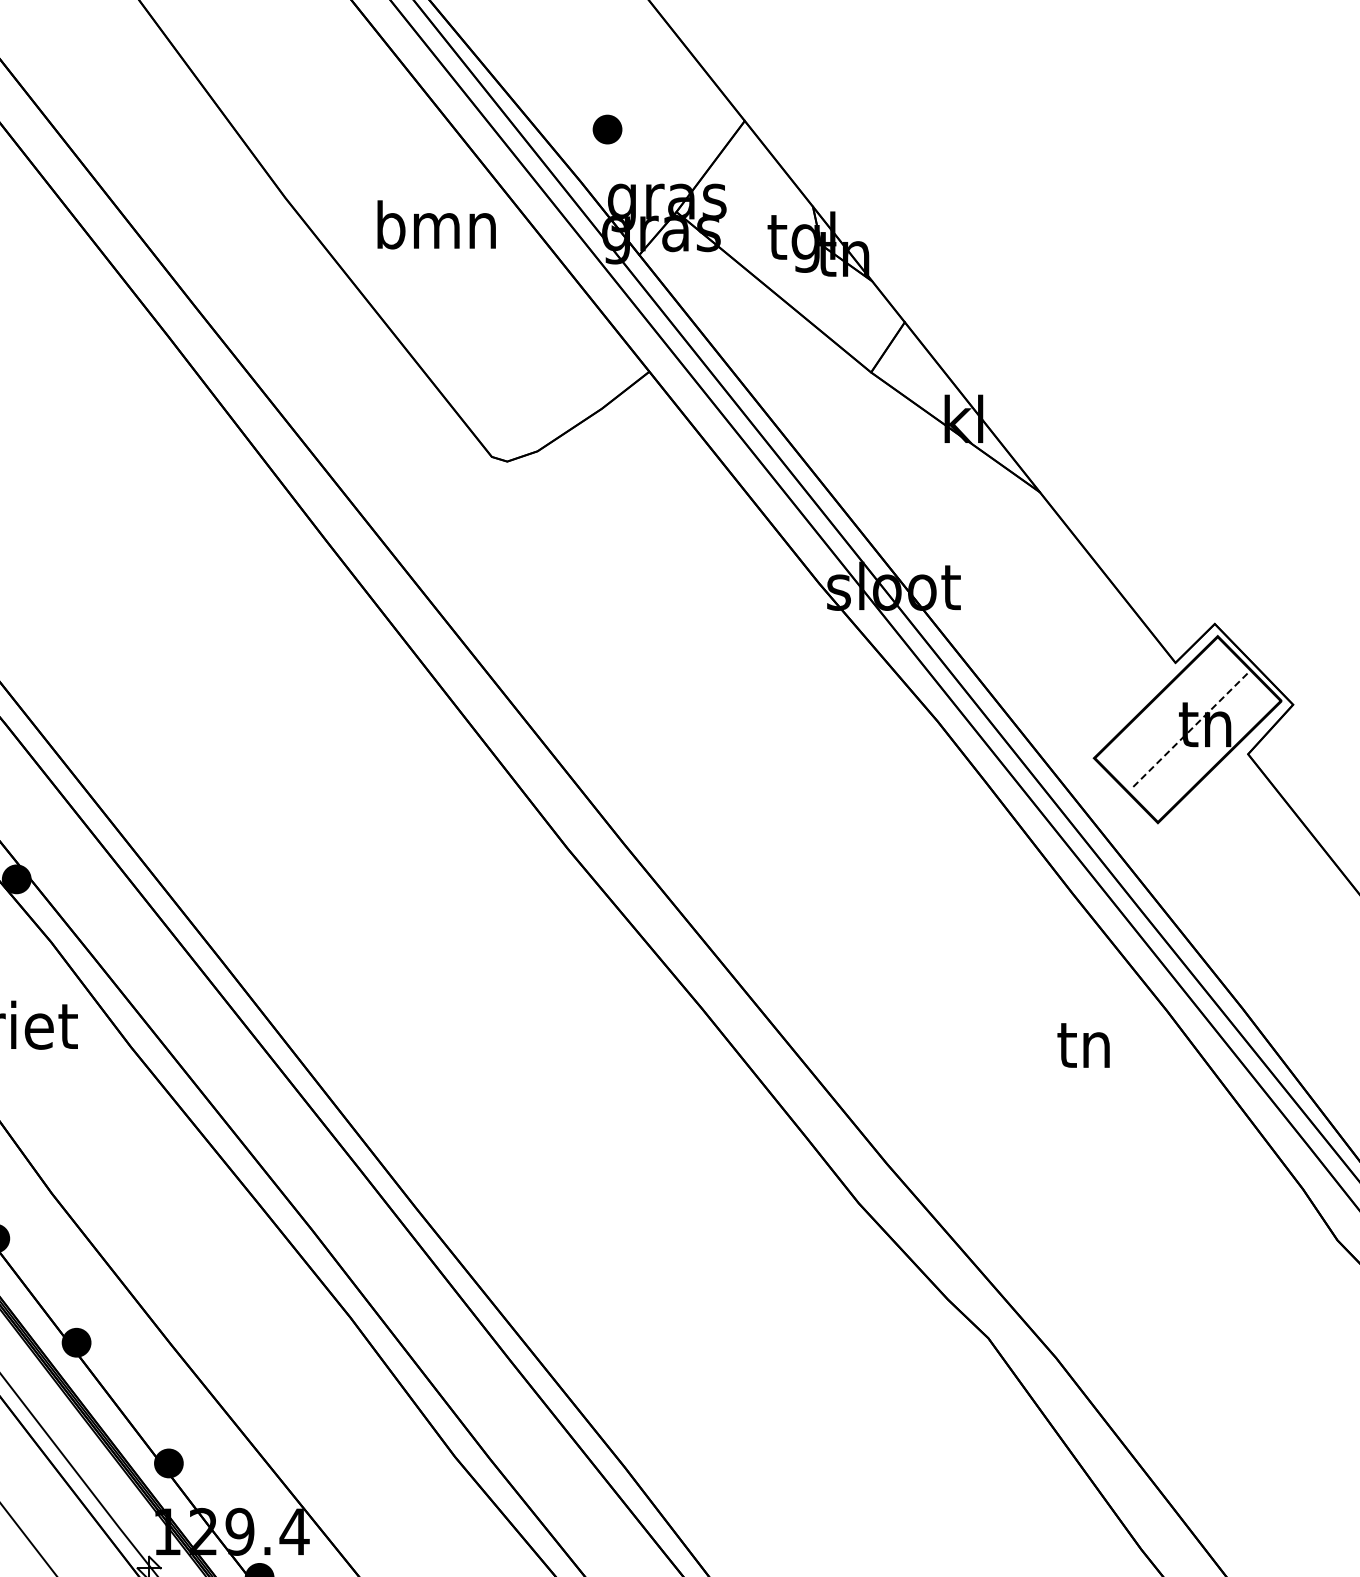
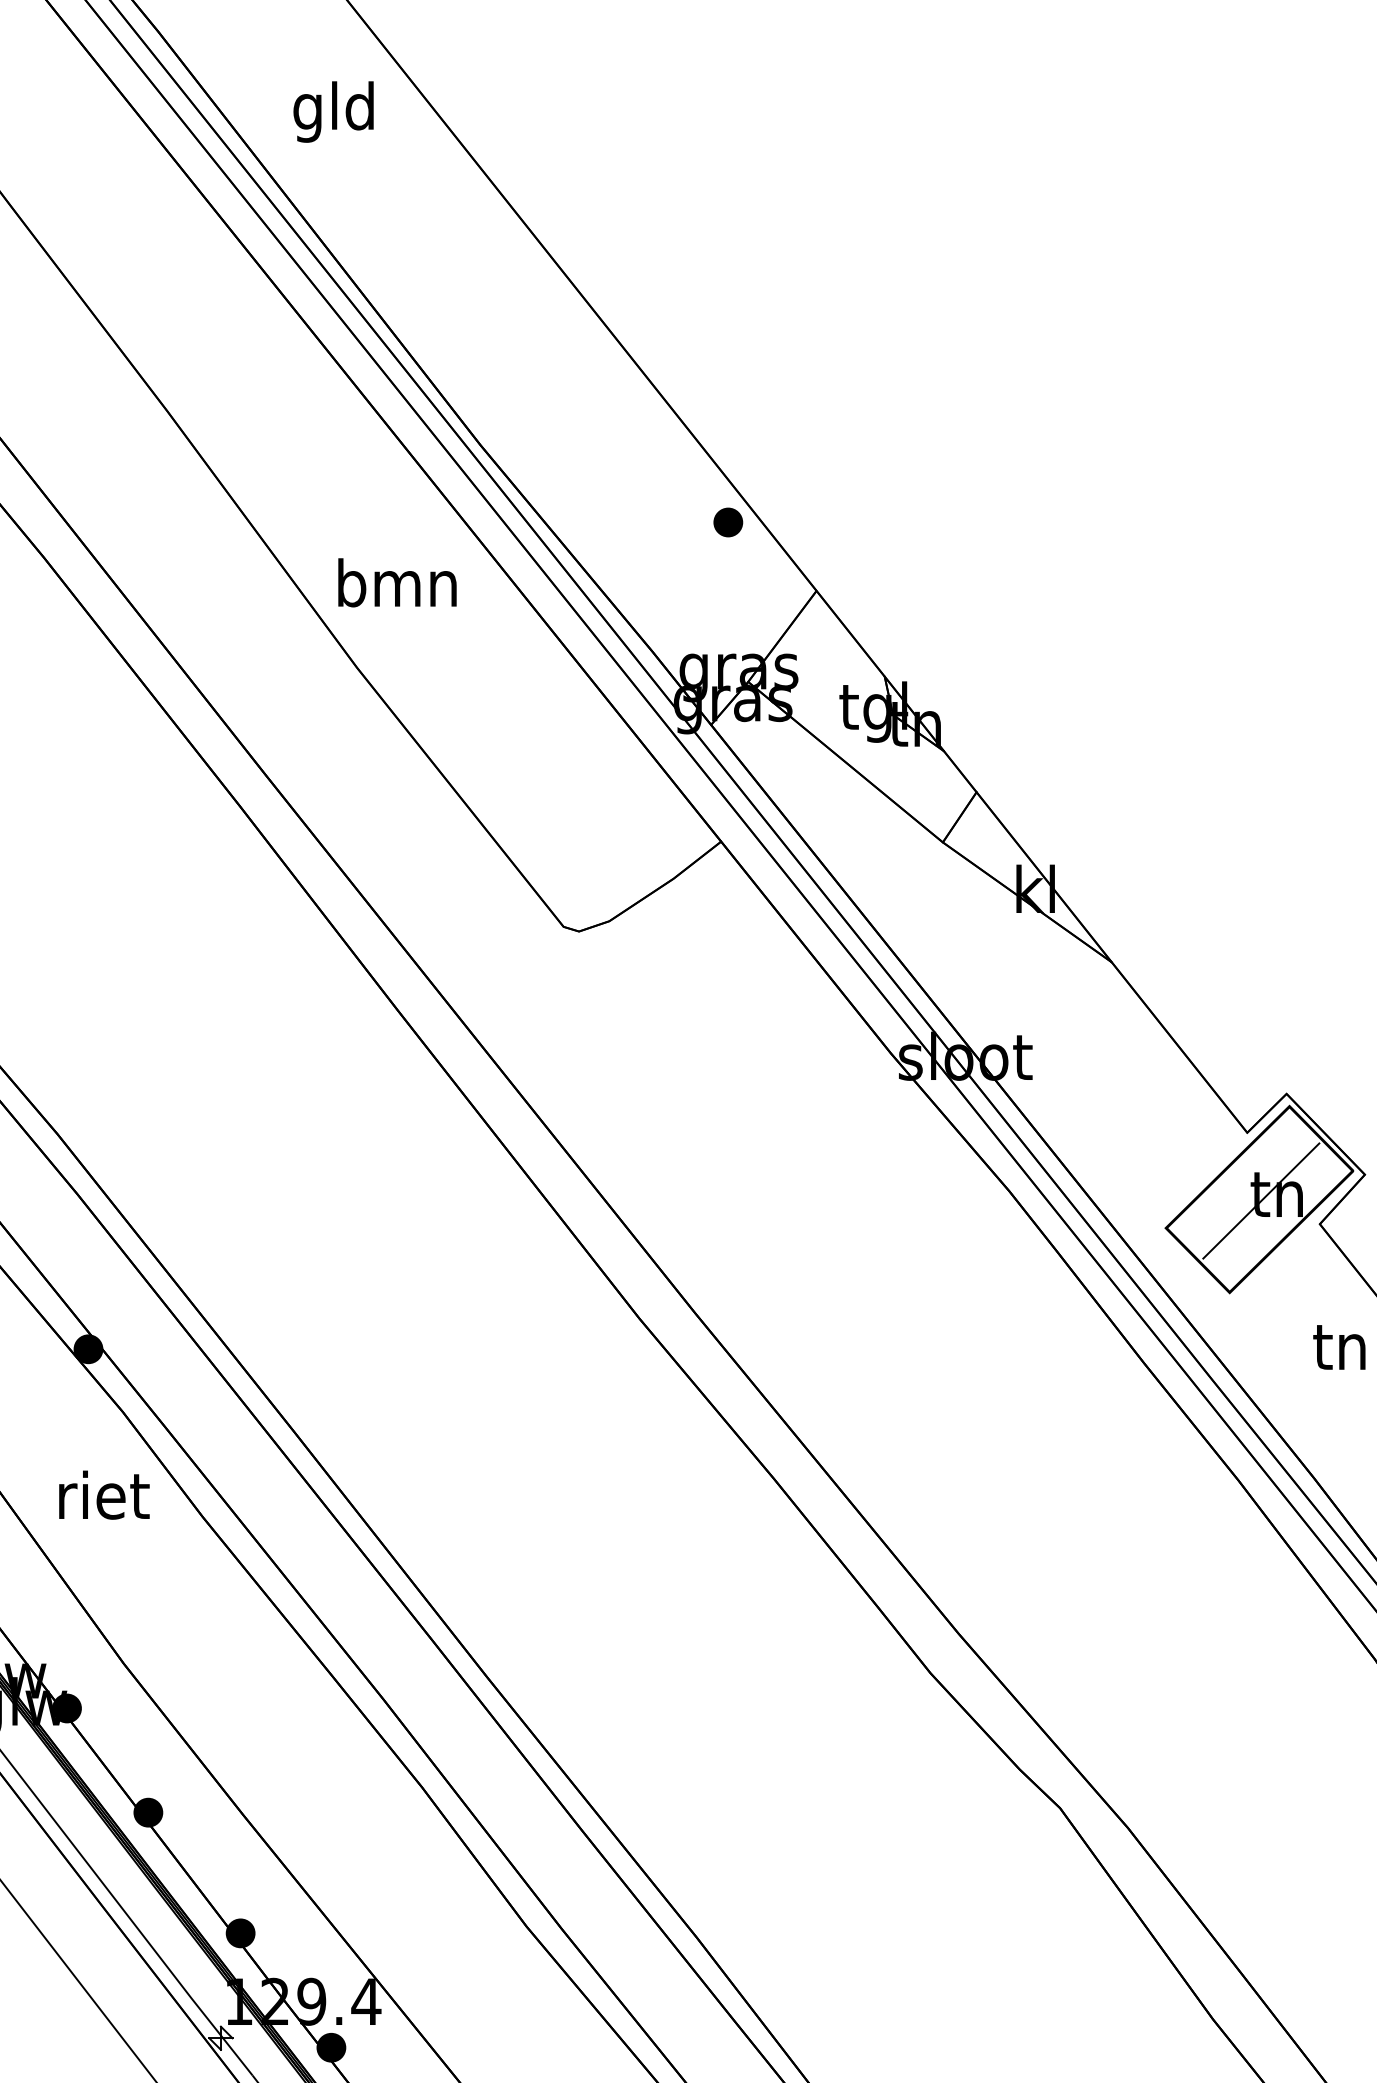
part: (607, 129) -> (728, 522), moved
text: (436, 224) -> (397, 582), moved
line: (1189, 731) -> (1261, 1201), dashed -> solid
text: (1083, 1045) -> (1339, 1347), moved

